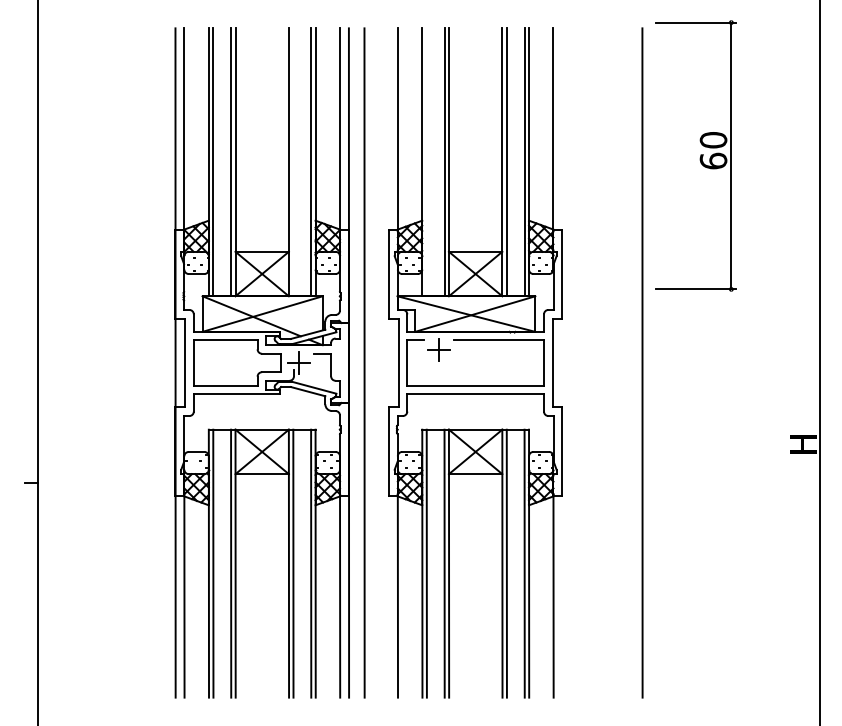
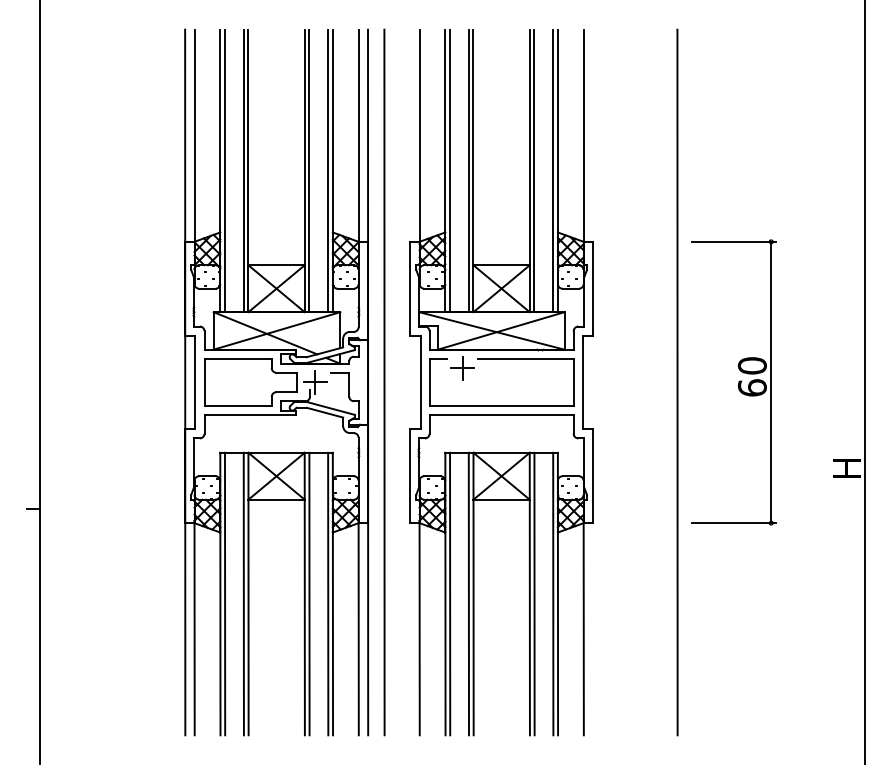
part: (695, 155) -> (733, 381), moved
line: (293, 162) -> (309, 171), added
line: (426, 162) -> (449, 171), added

